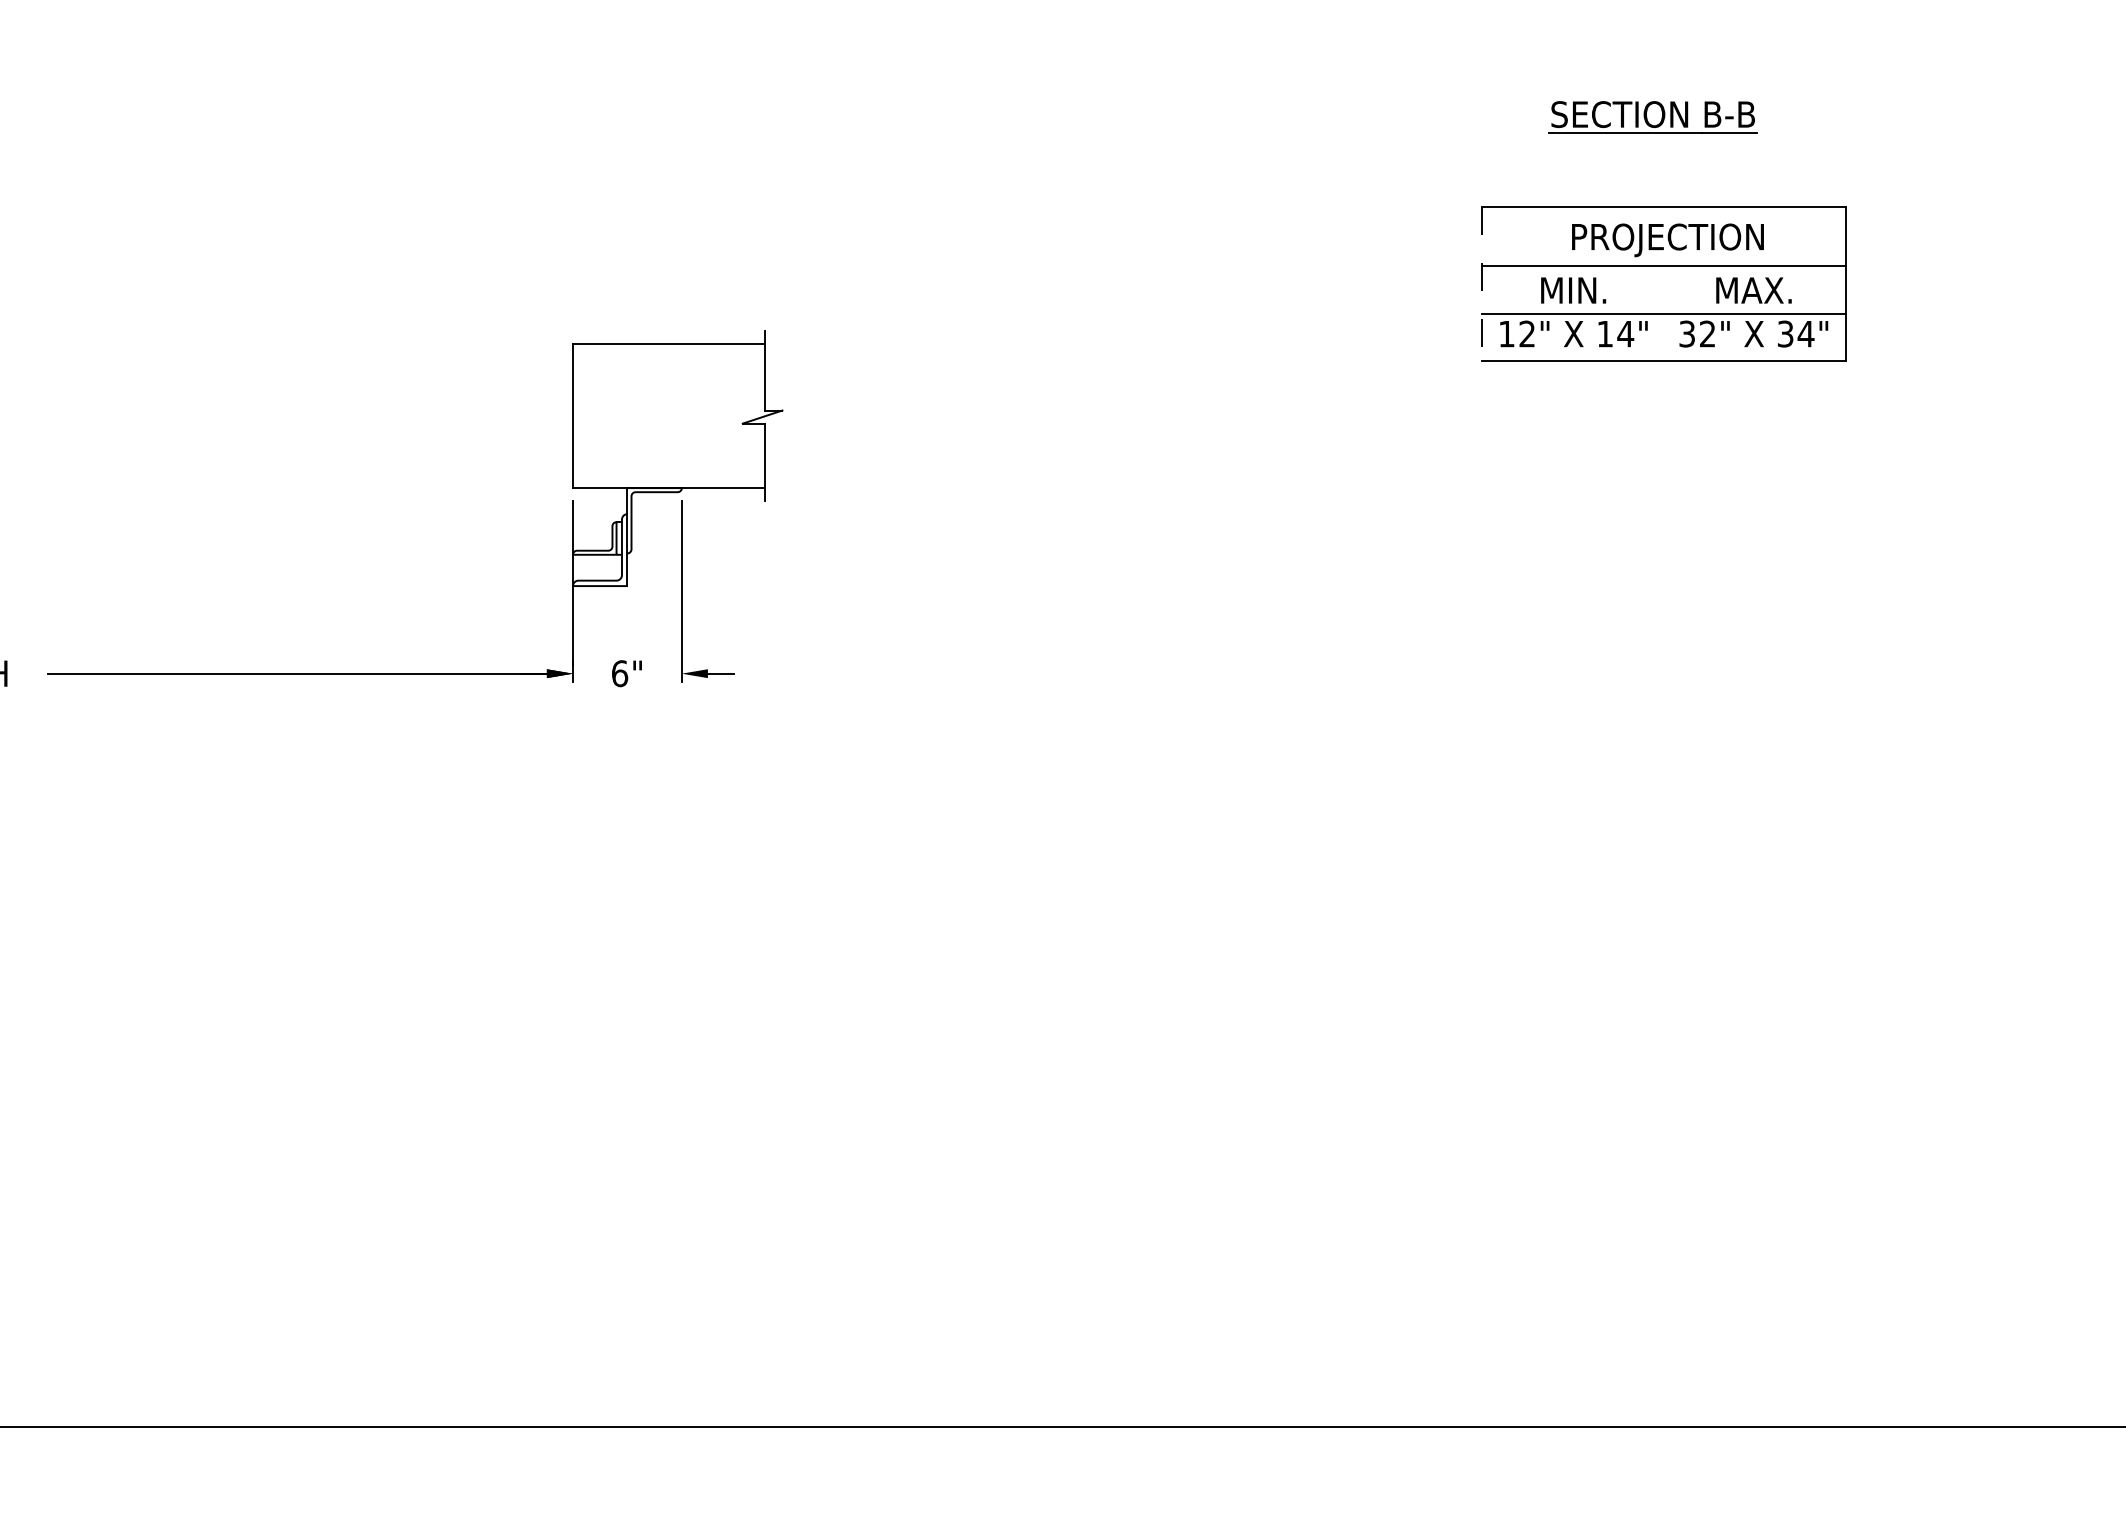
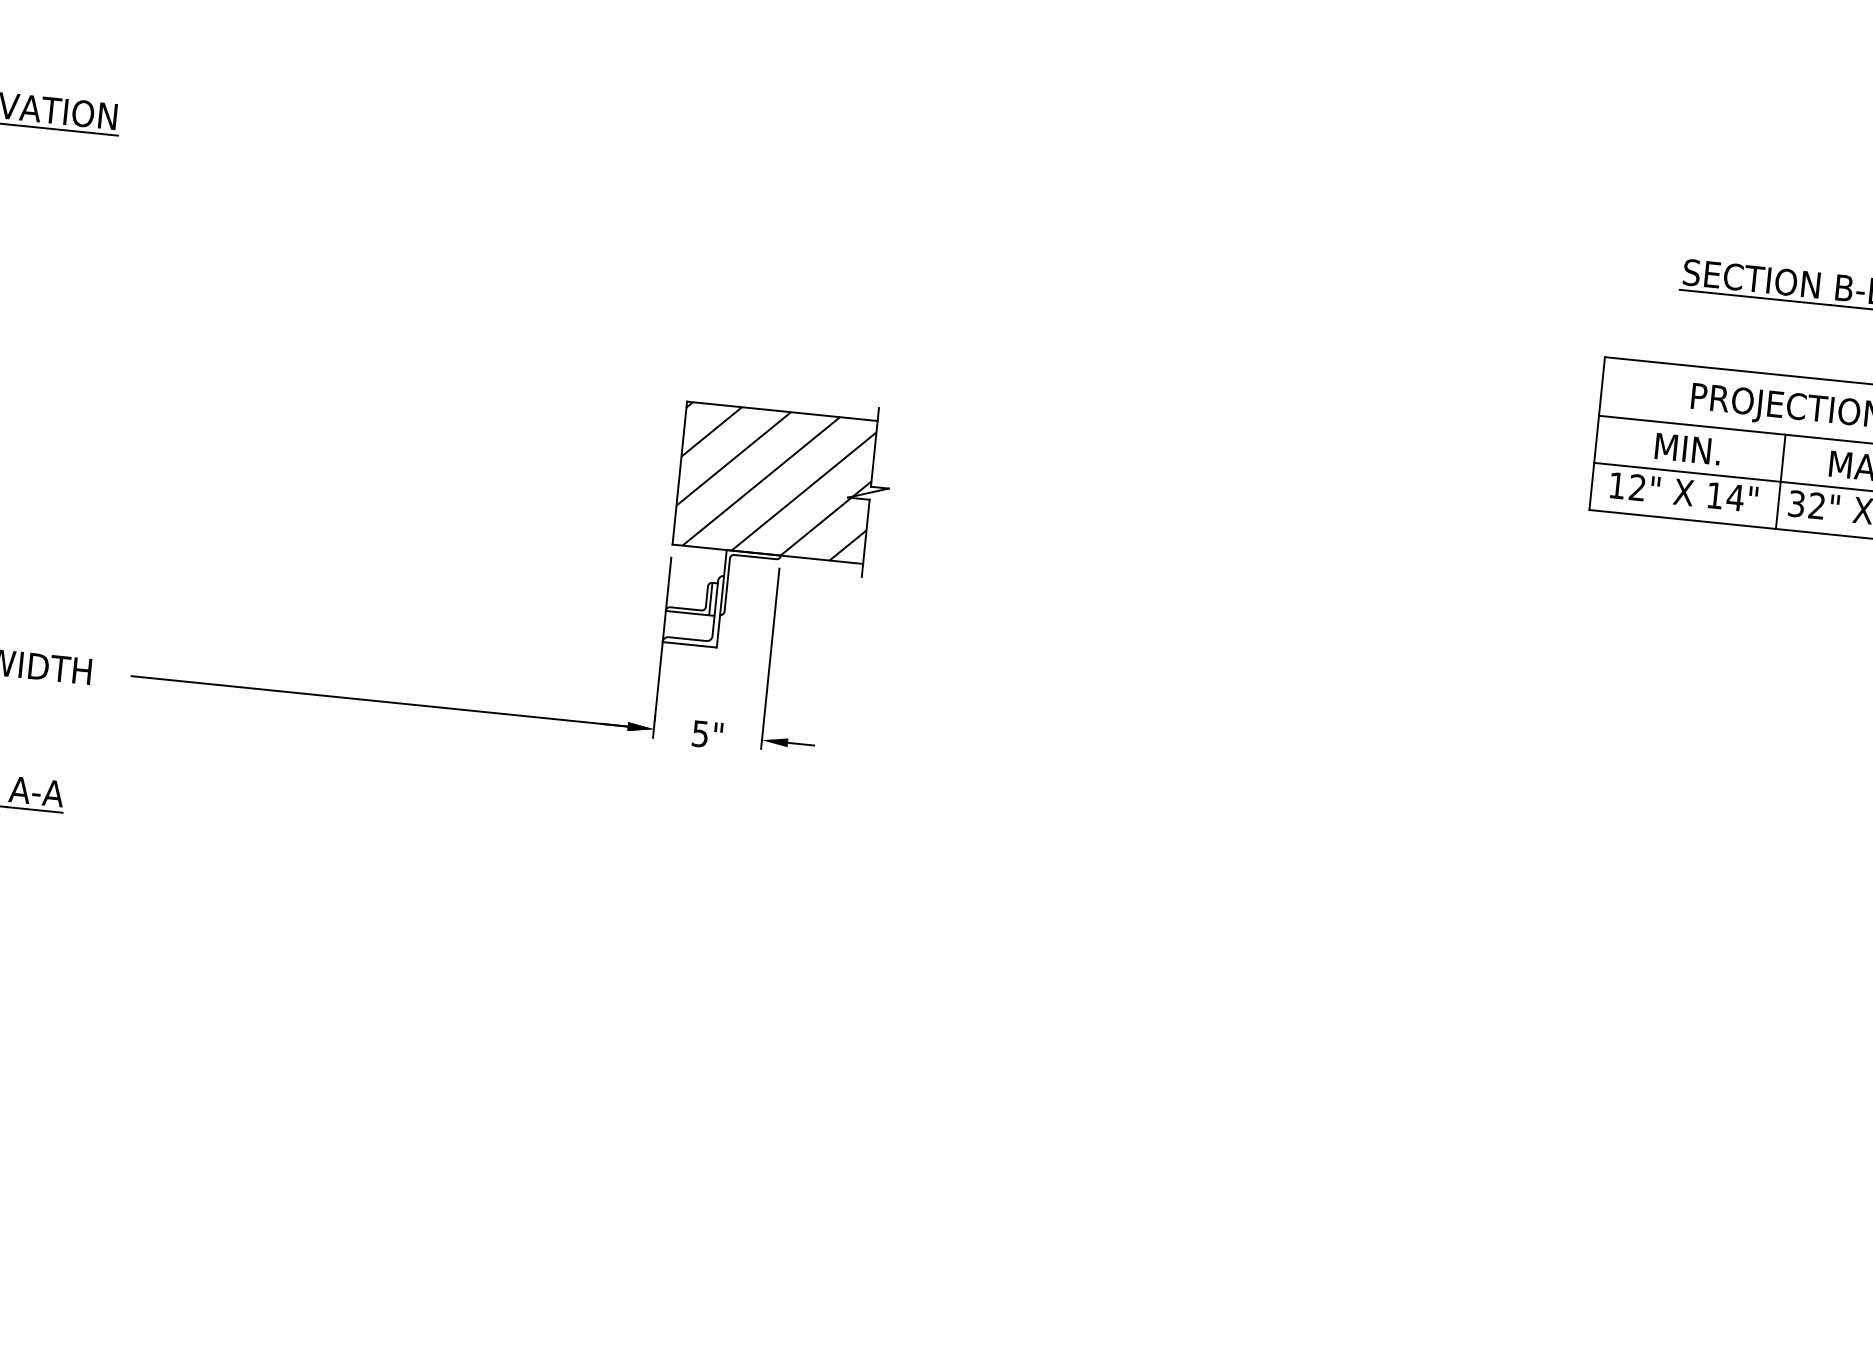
line: (1481, 284) -> (1596, 433), dashed -> solid
line: (1669, 313) -> (1781, 481), added
hatch: (668, 416) -> (774, 482), added
text: (620, 673) -> (701, 733), 6" -> 5"

